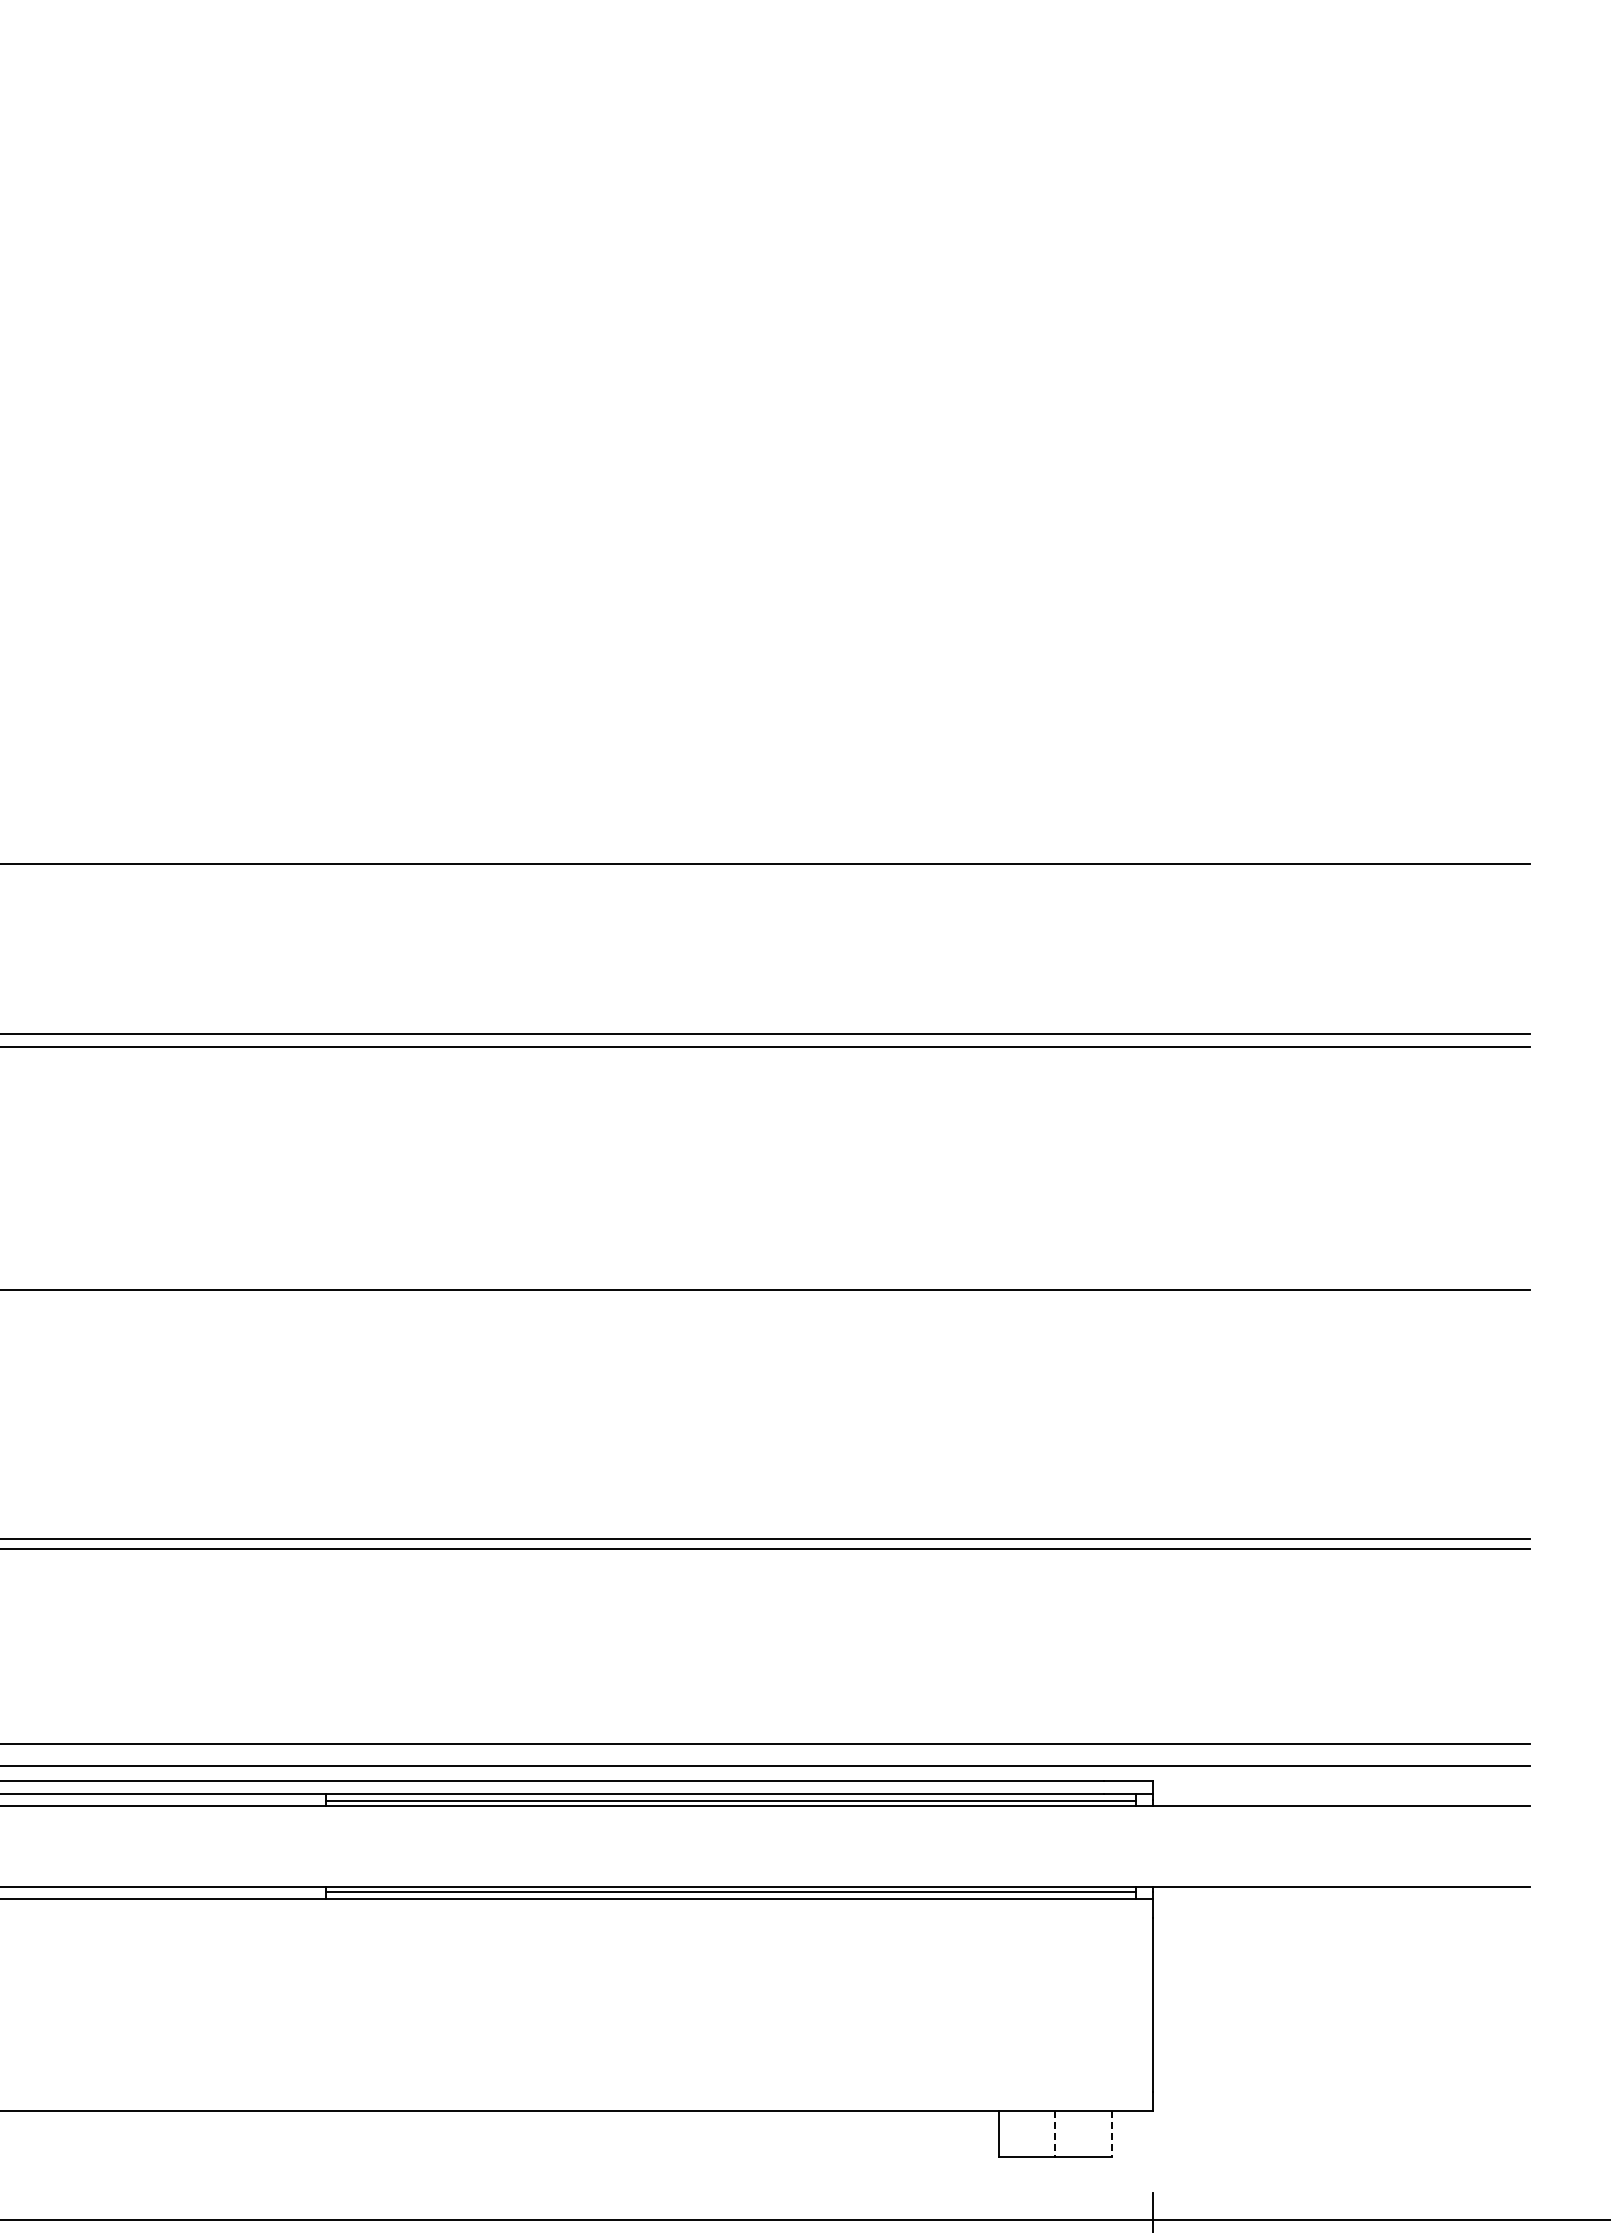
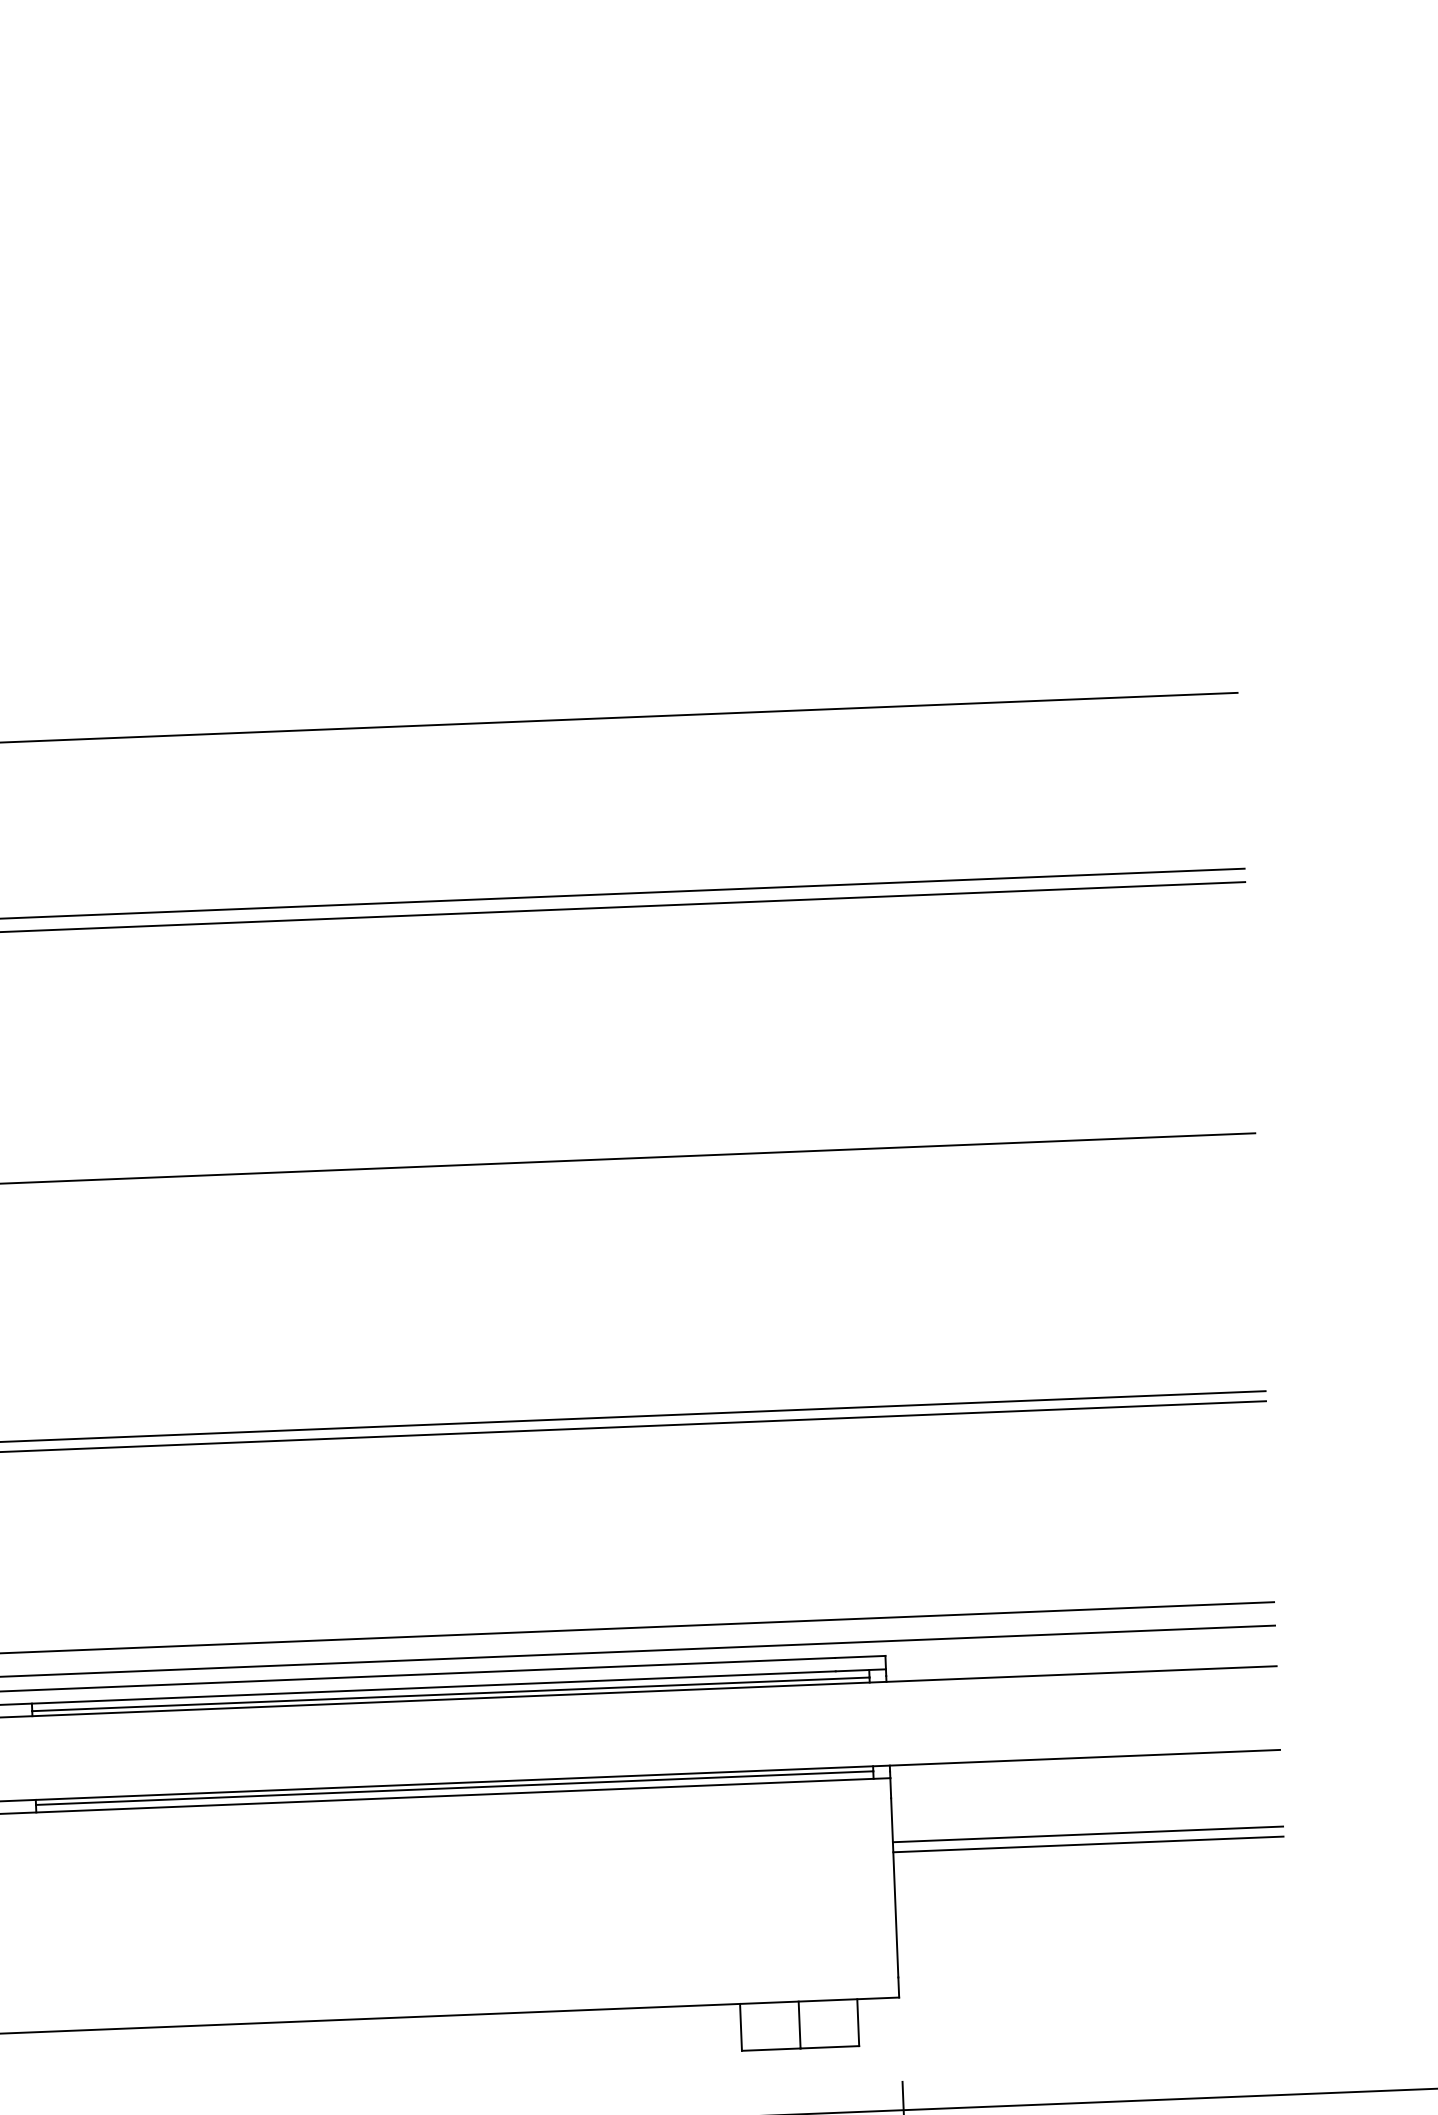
line: (1341, 1960) -> (1088, 1834), added
line: (1341, 1970) -> (1088, 1844), added
line: (1055, 2133) -> (799, 2024), dashed -> solid
line: (1112, 2133) -> (858, 2022), dashed -> solid

